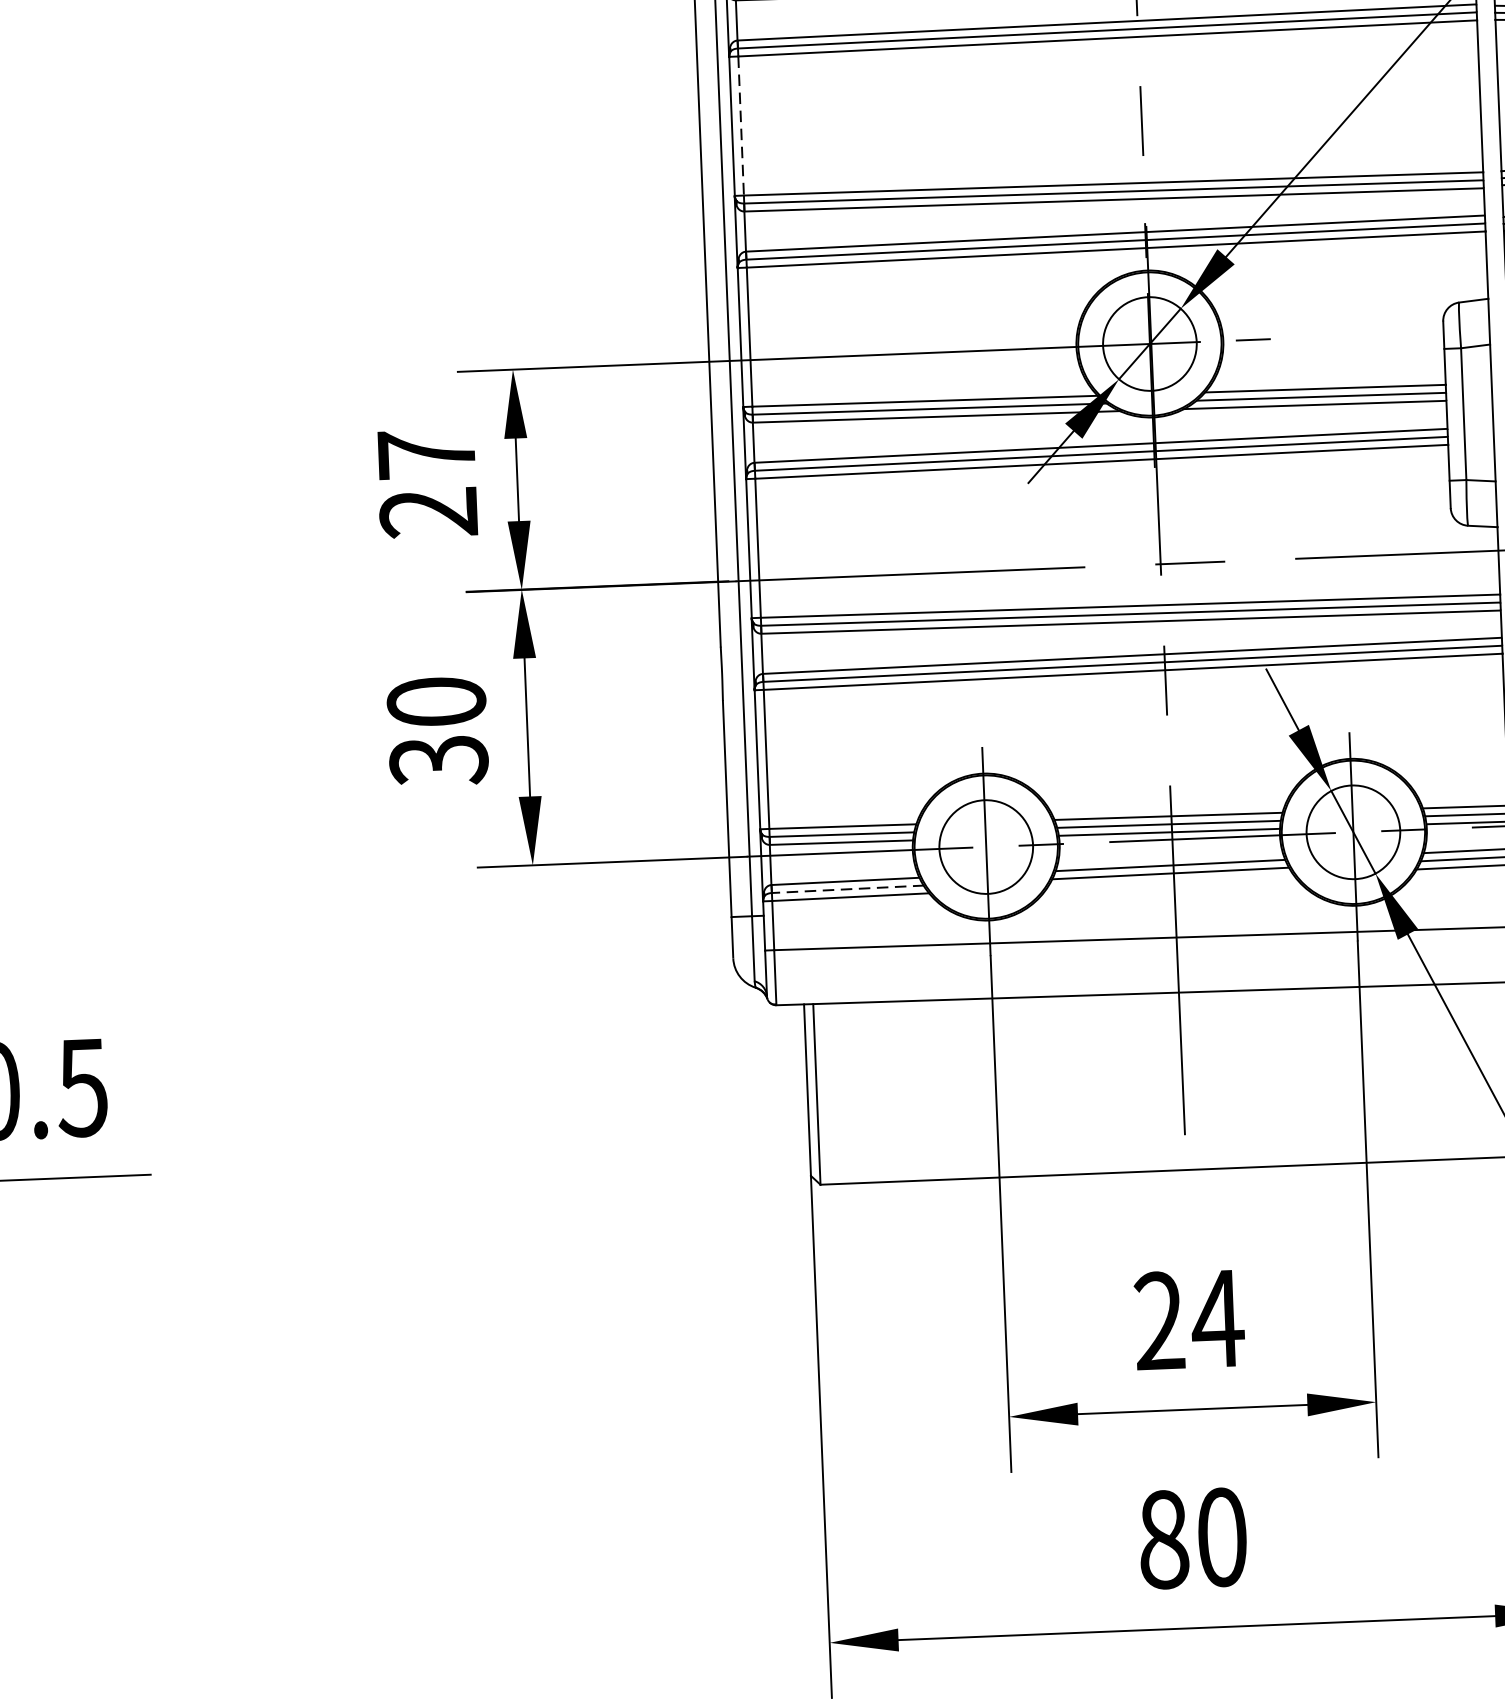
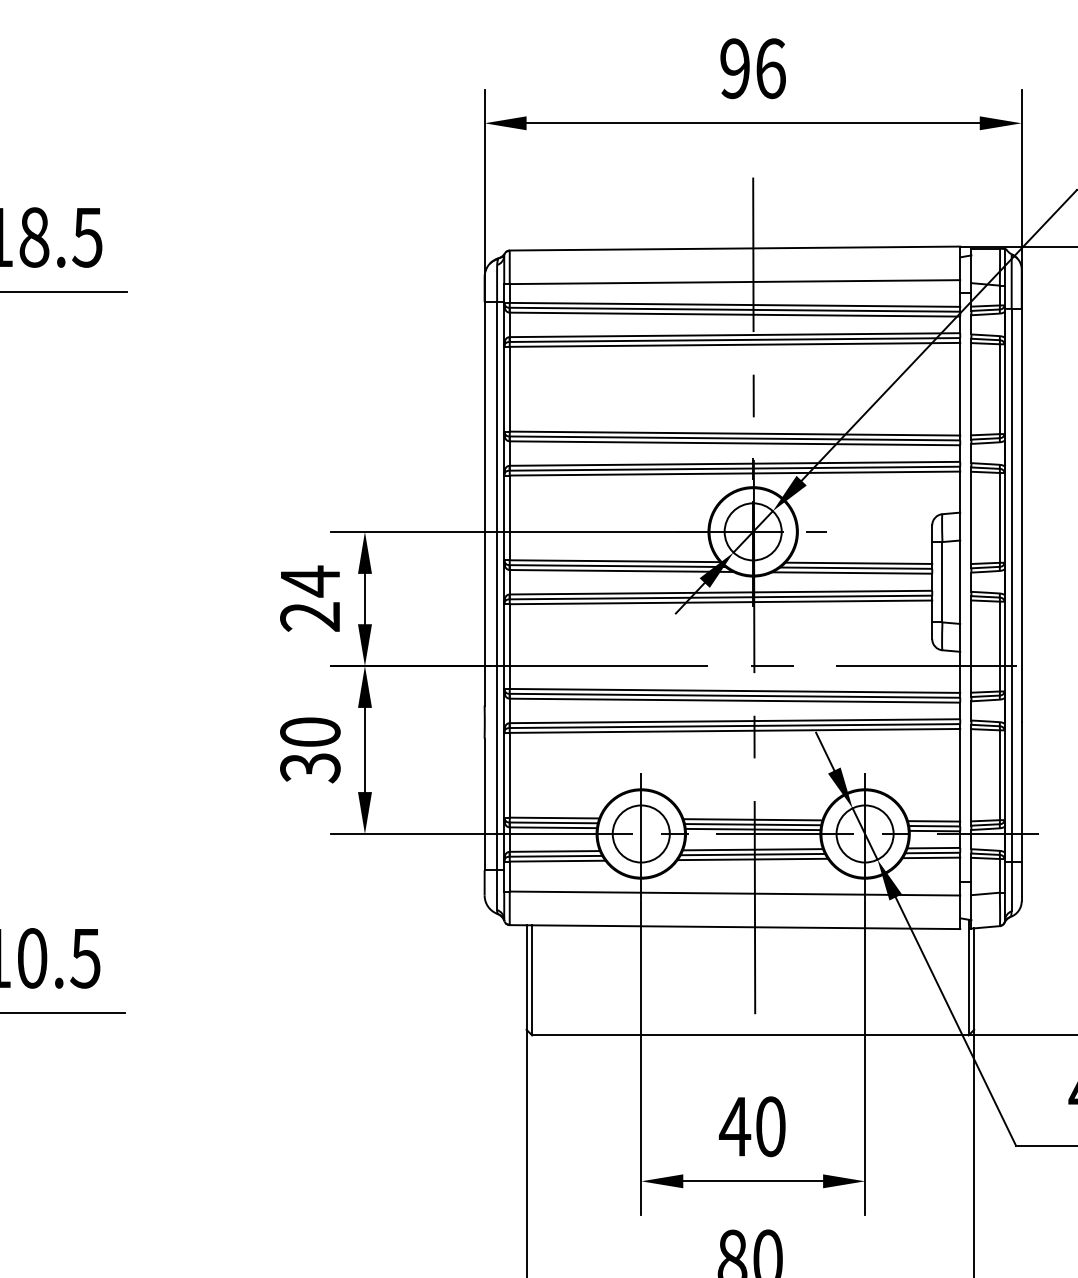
line: (740, 126) -> (509, 389), dashed -> solid
text: (426, 454) -> (310, 581), 27 -> 24
line: (1170, 881) -> (752, 859), added
line: (846, 889) -> (555, 856), dashed -> solid
text: (1187, 1319) -> (752, 1126), 24 -> 40

